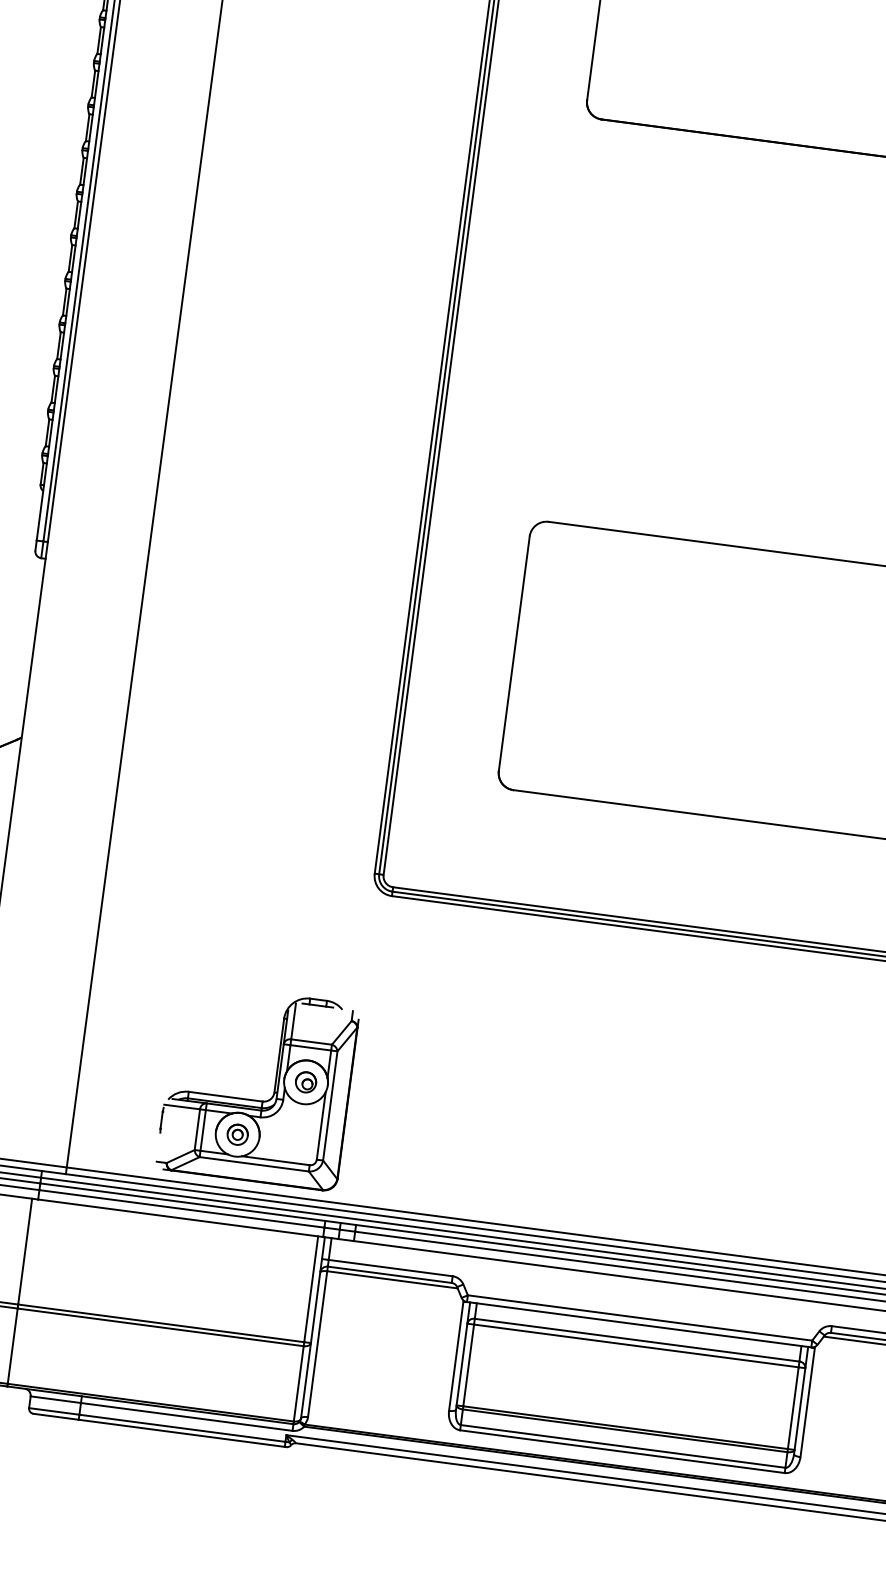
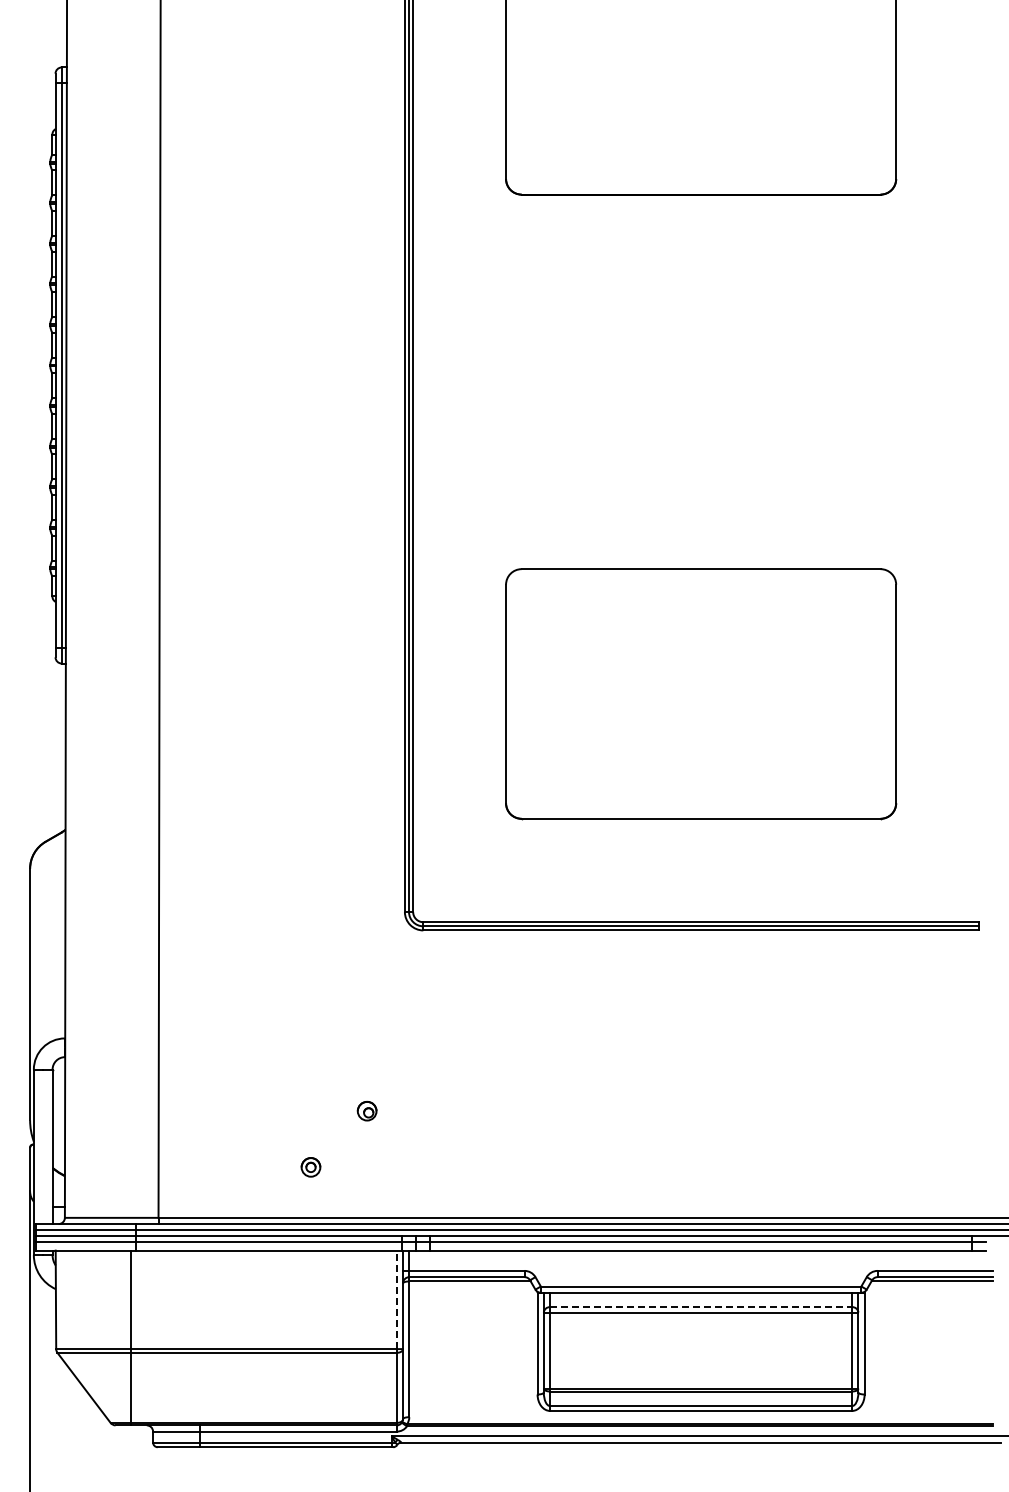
part: (255, 1100) -> (323, 1133), removed
line: (310, 1288) -> (396, 1299), solid -> dashed
line: (637, 1340) -> (701, 1307), solid -> dashed

